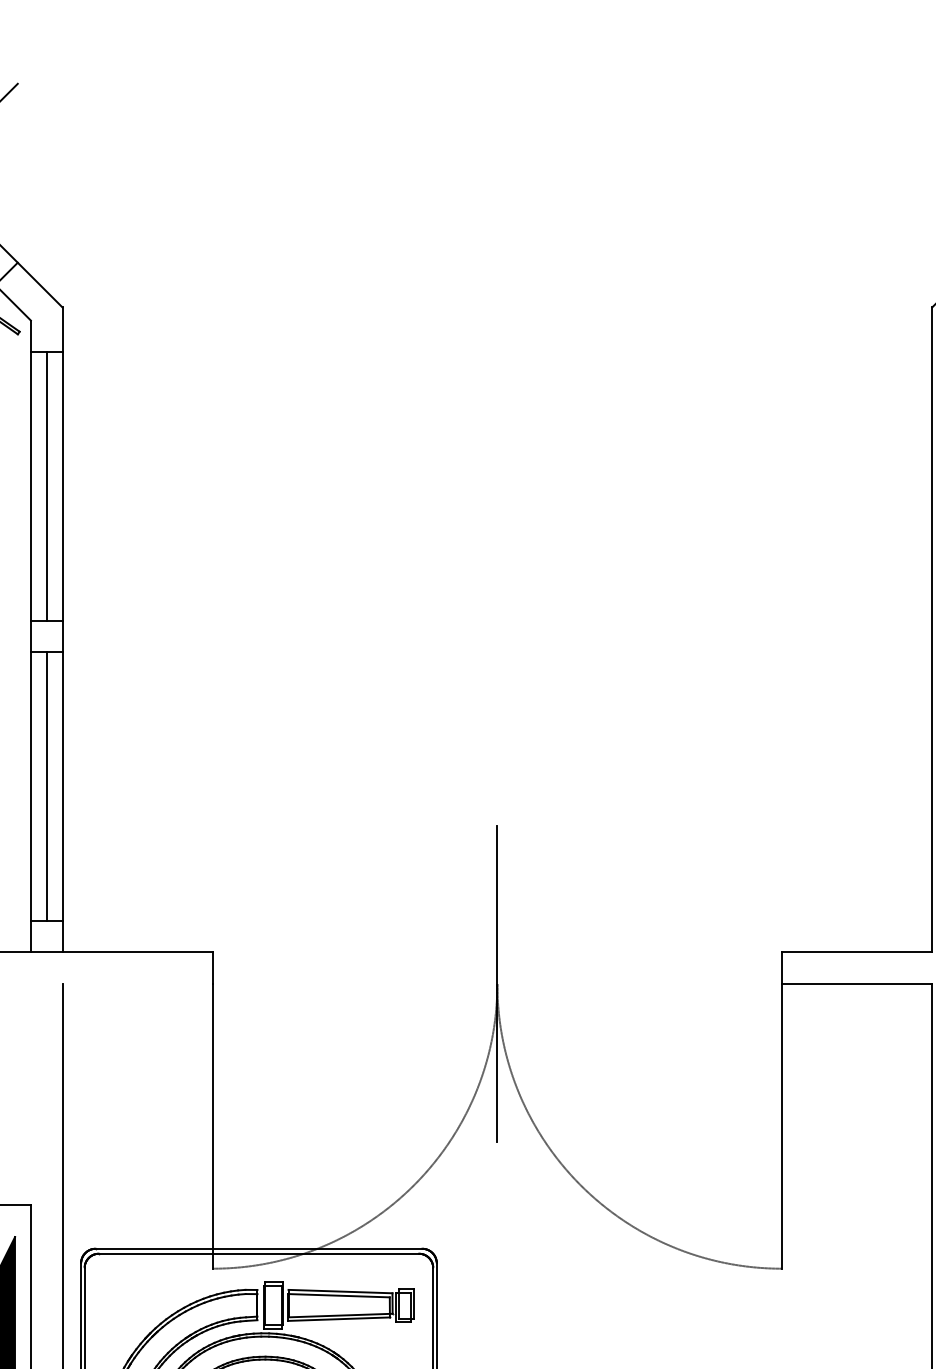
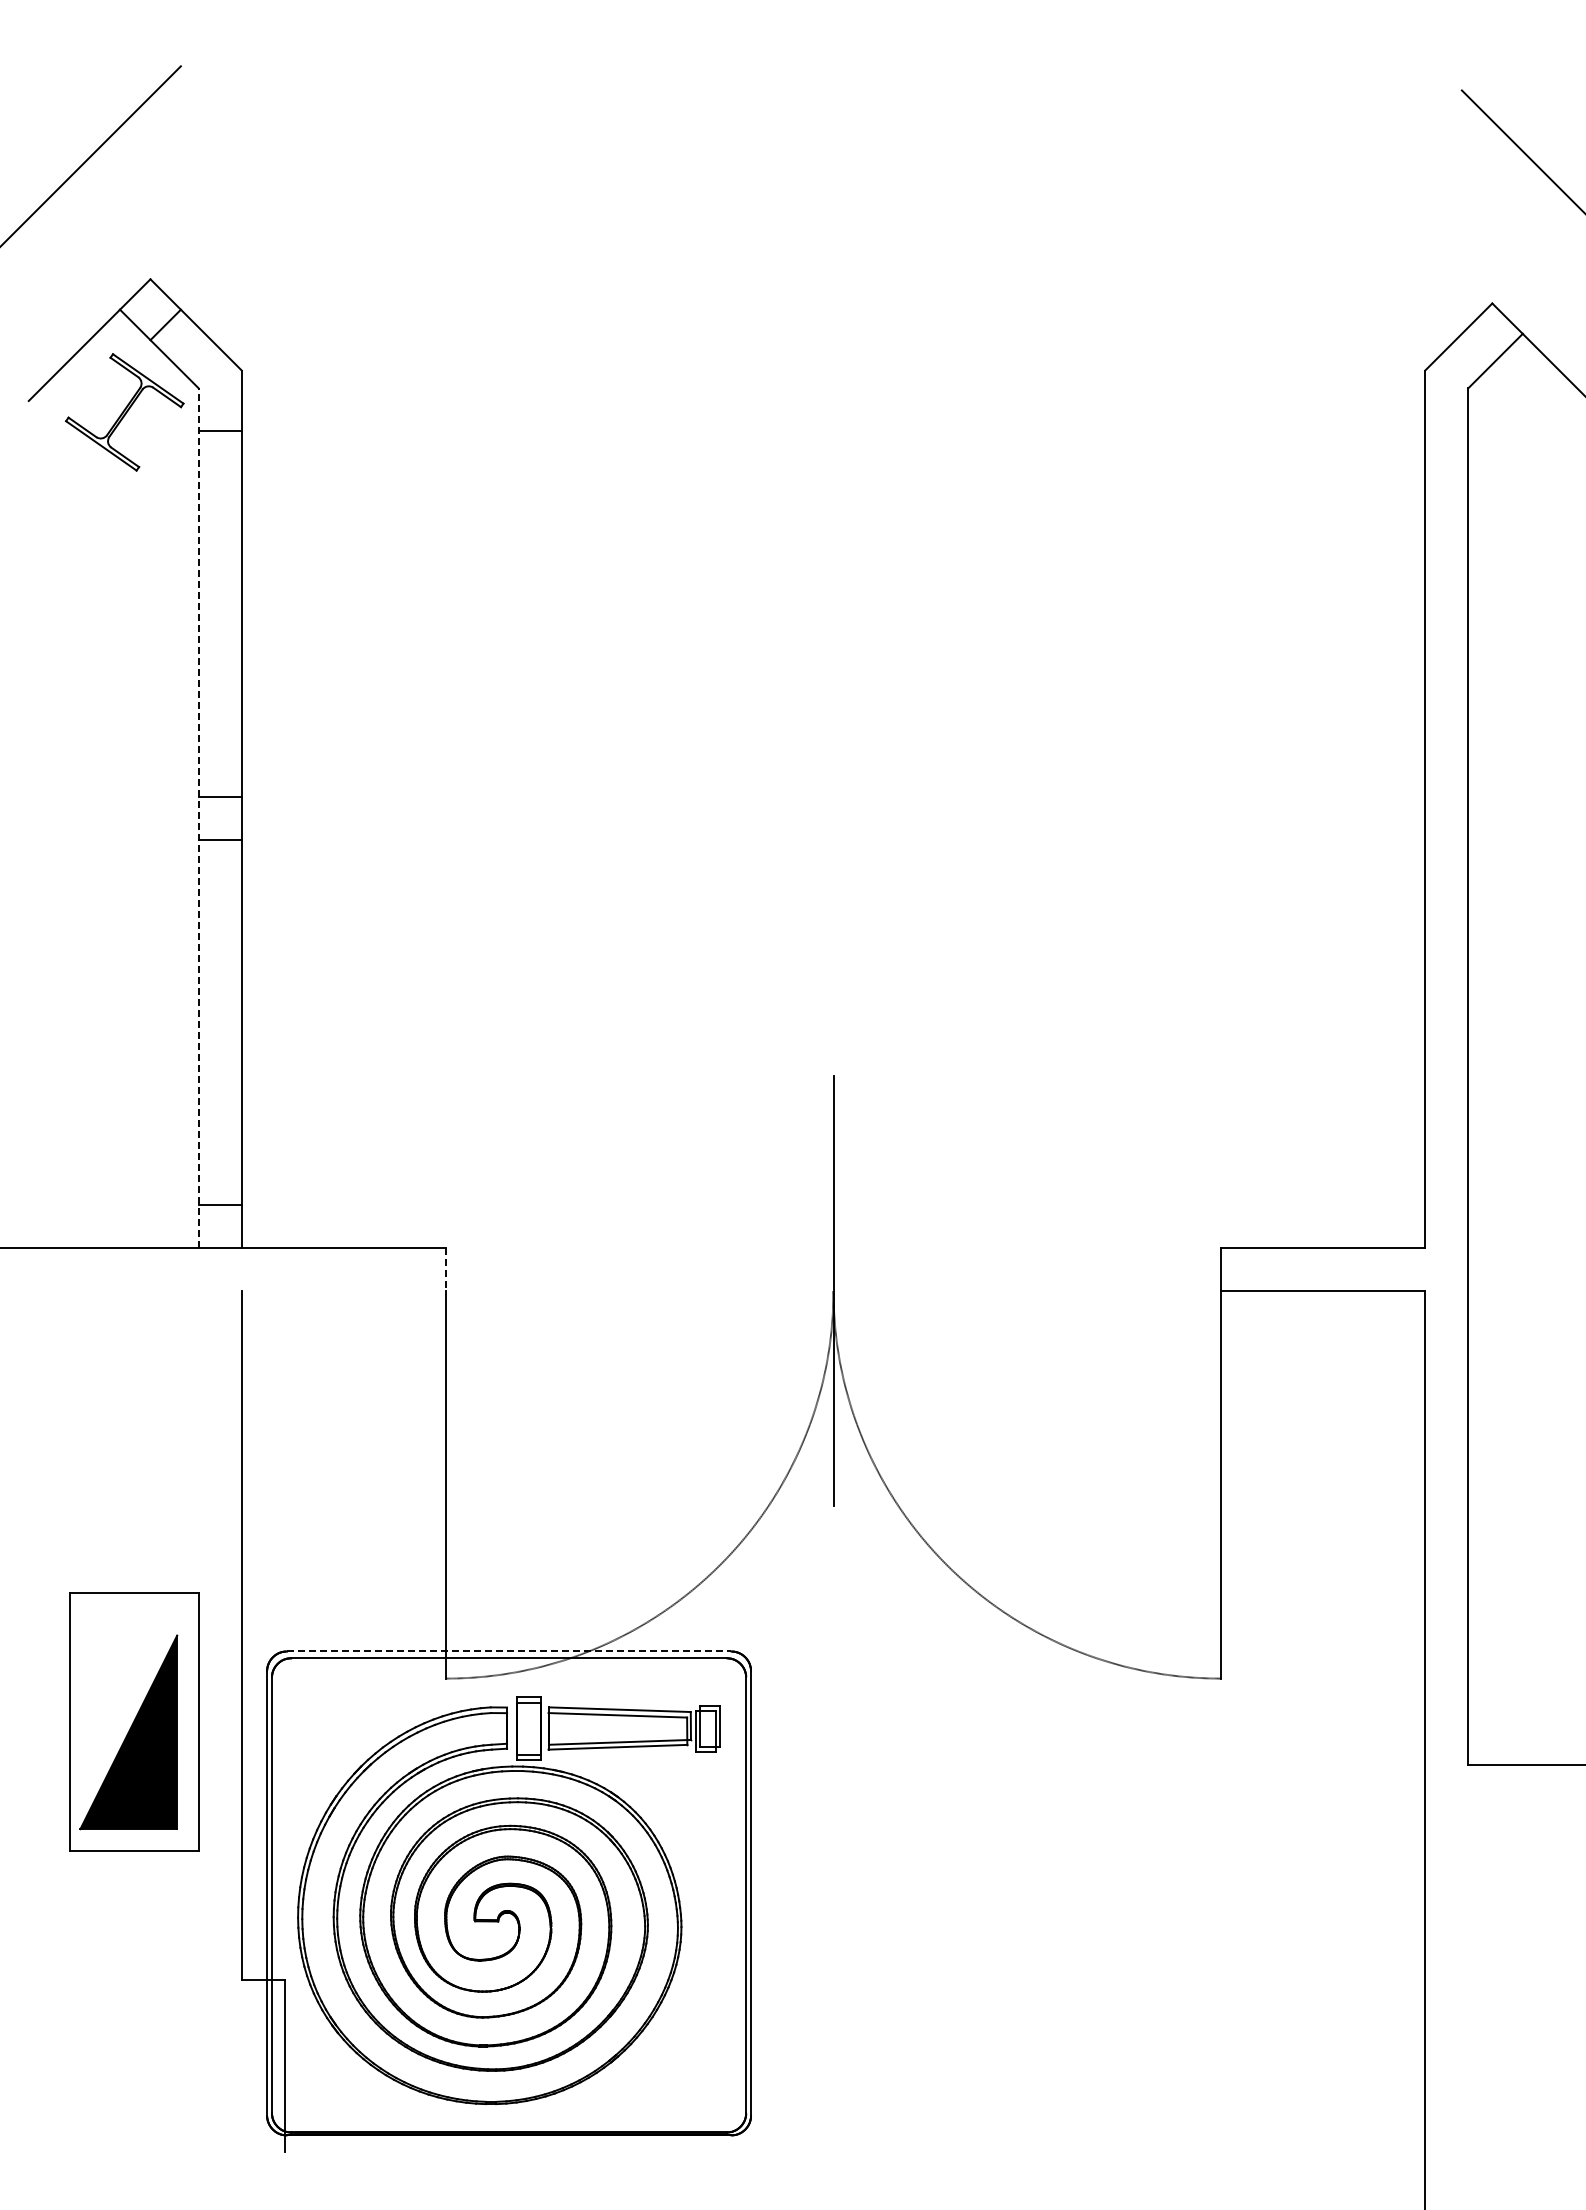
line: (46, 485) -> (220, 613), removed
line: (30, 636) -> (198, 818), solid -> dashed
line: (46, 786) -> (220, 1022), removed
line: (212, 968) -> (446, 1269), solid -> dashed
line: (259, 1248) -> (509, 1651), solid -> dashed

